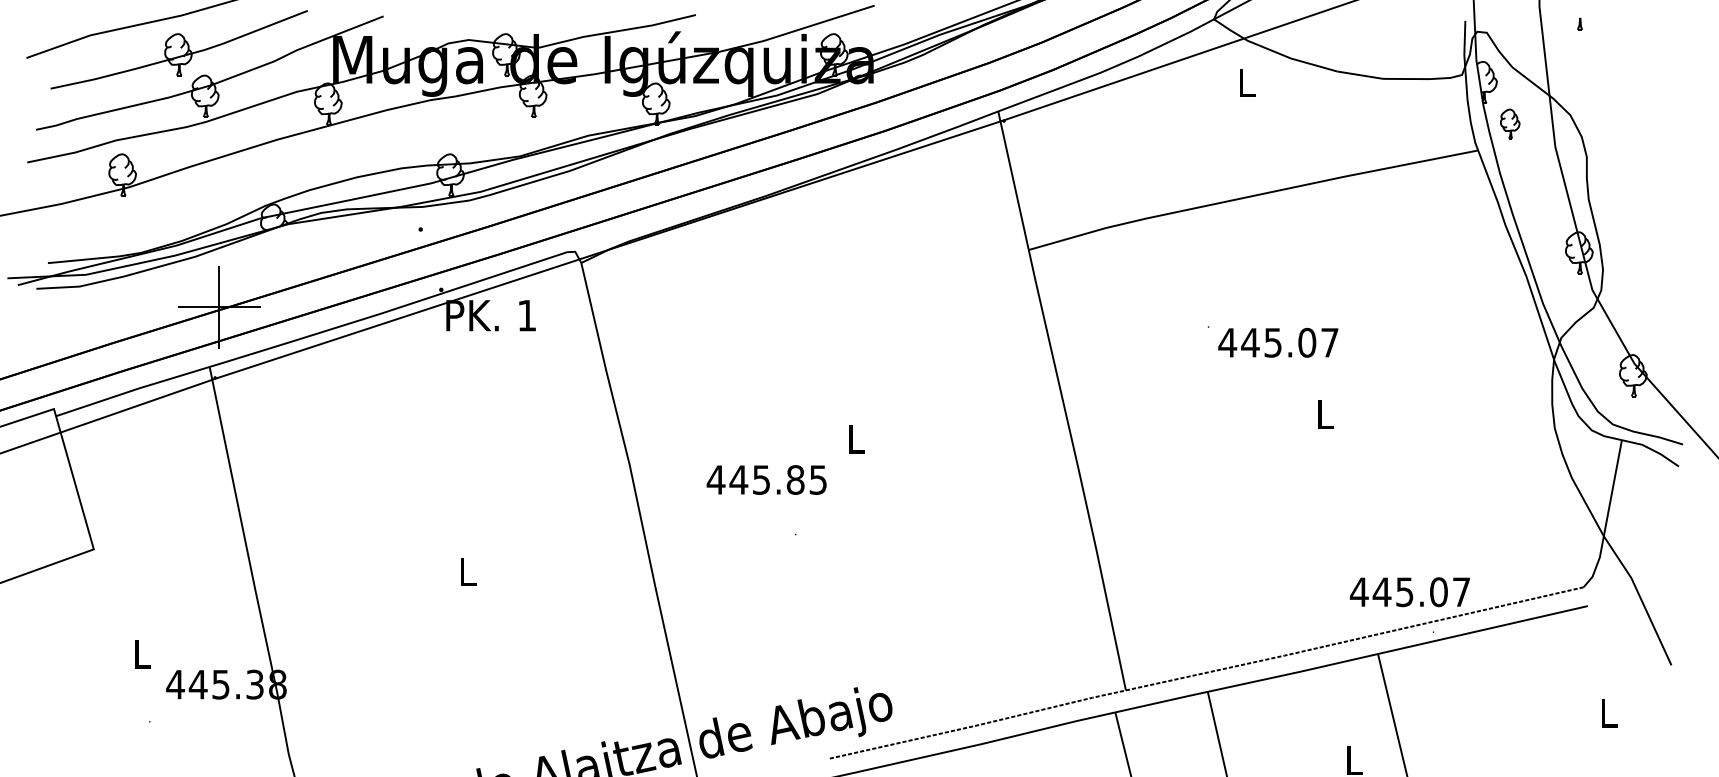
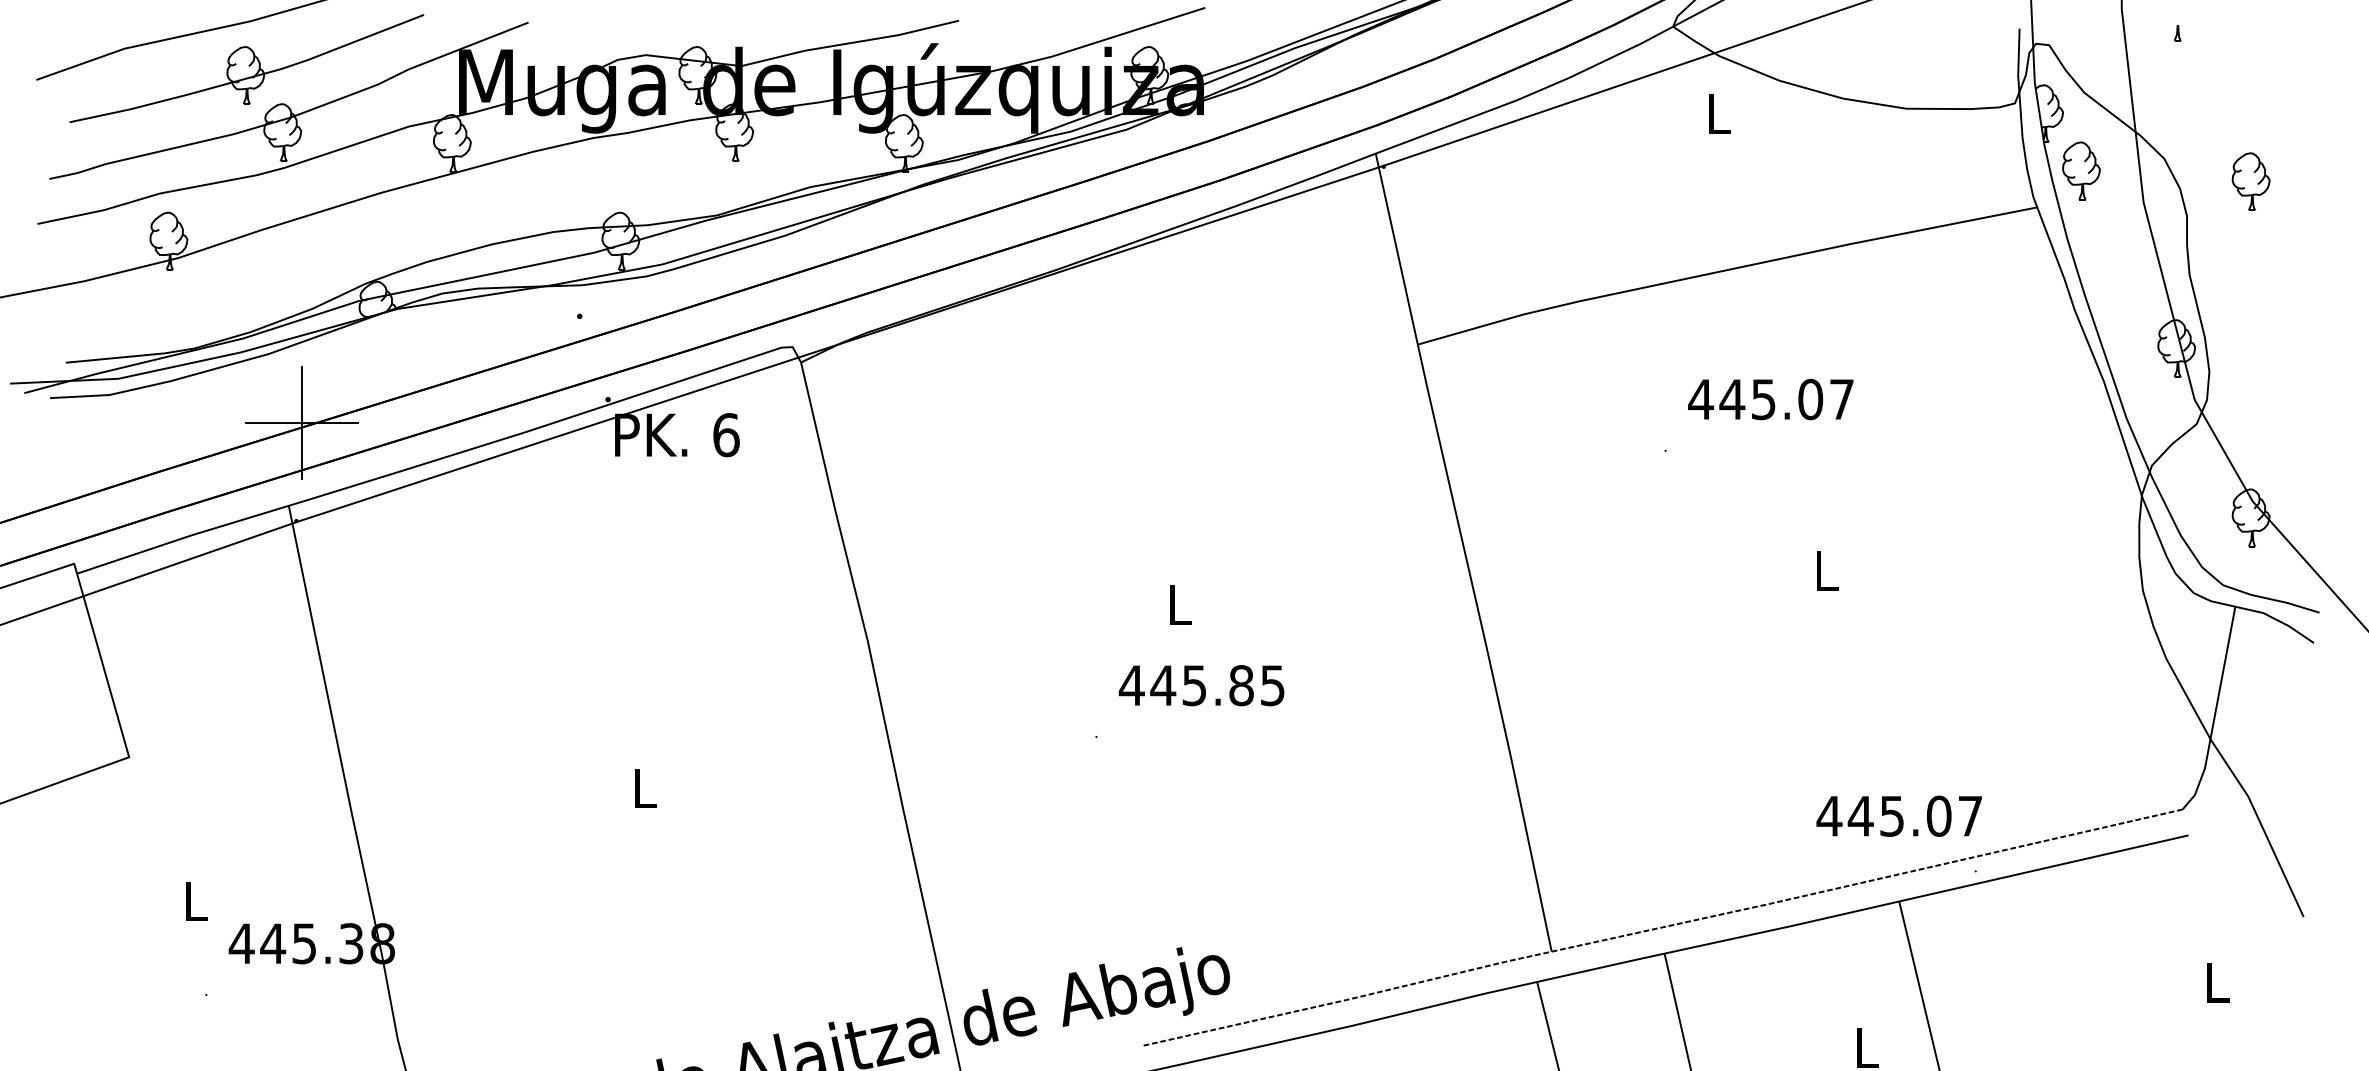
part: (1510, 123) -> (2081, 170), size x1.43
part: (1632, 131) -> (2250, 181), added
text: (527, 315) -> (726, 435), 1 -> 6
text: (1278, 342) -> (1770, 399), moved
text: (766, 479) -> (1201, 685), moved
text: (1409, 591) -> (1898, 815), moved

